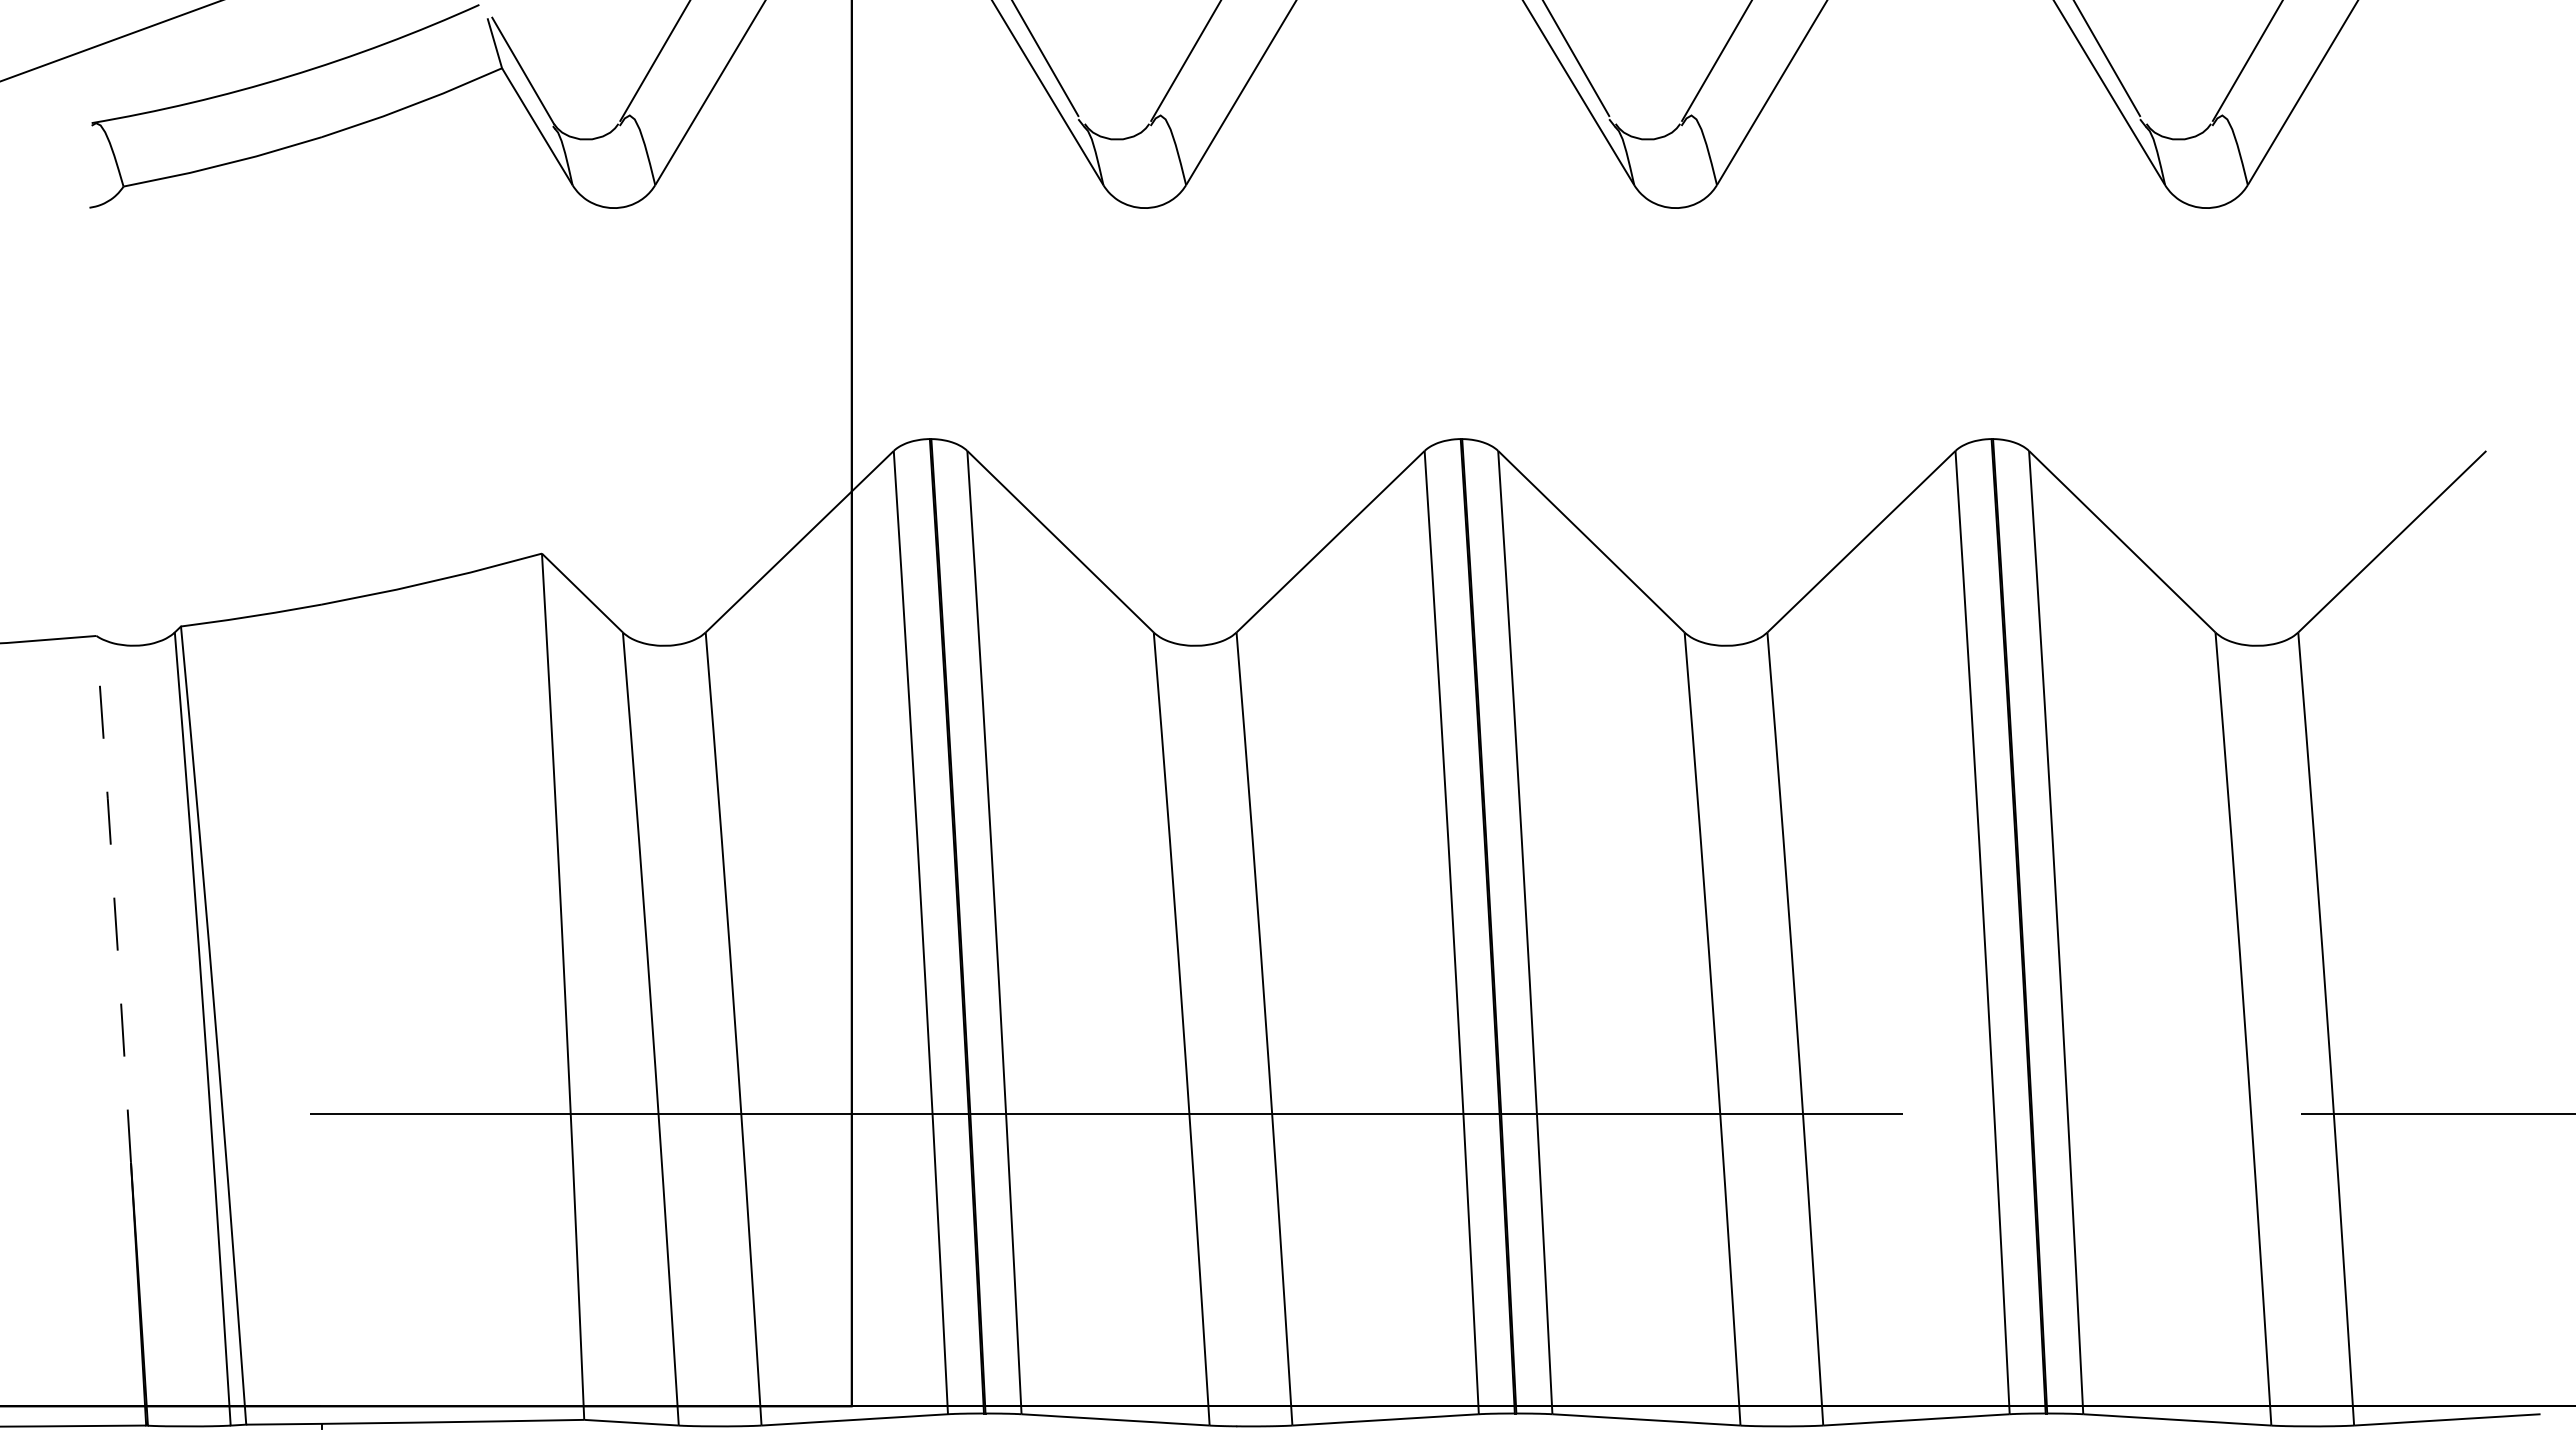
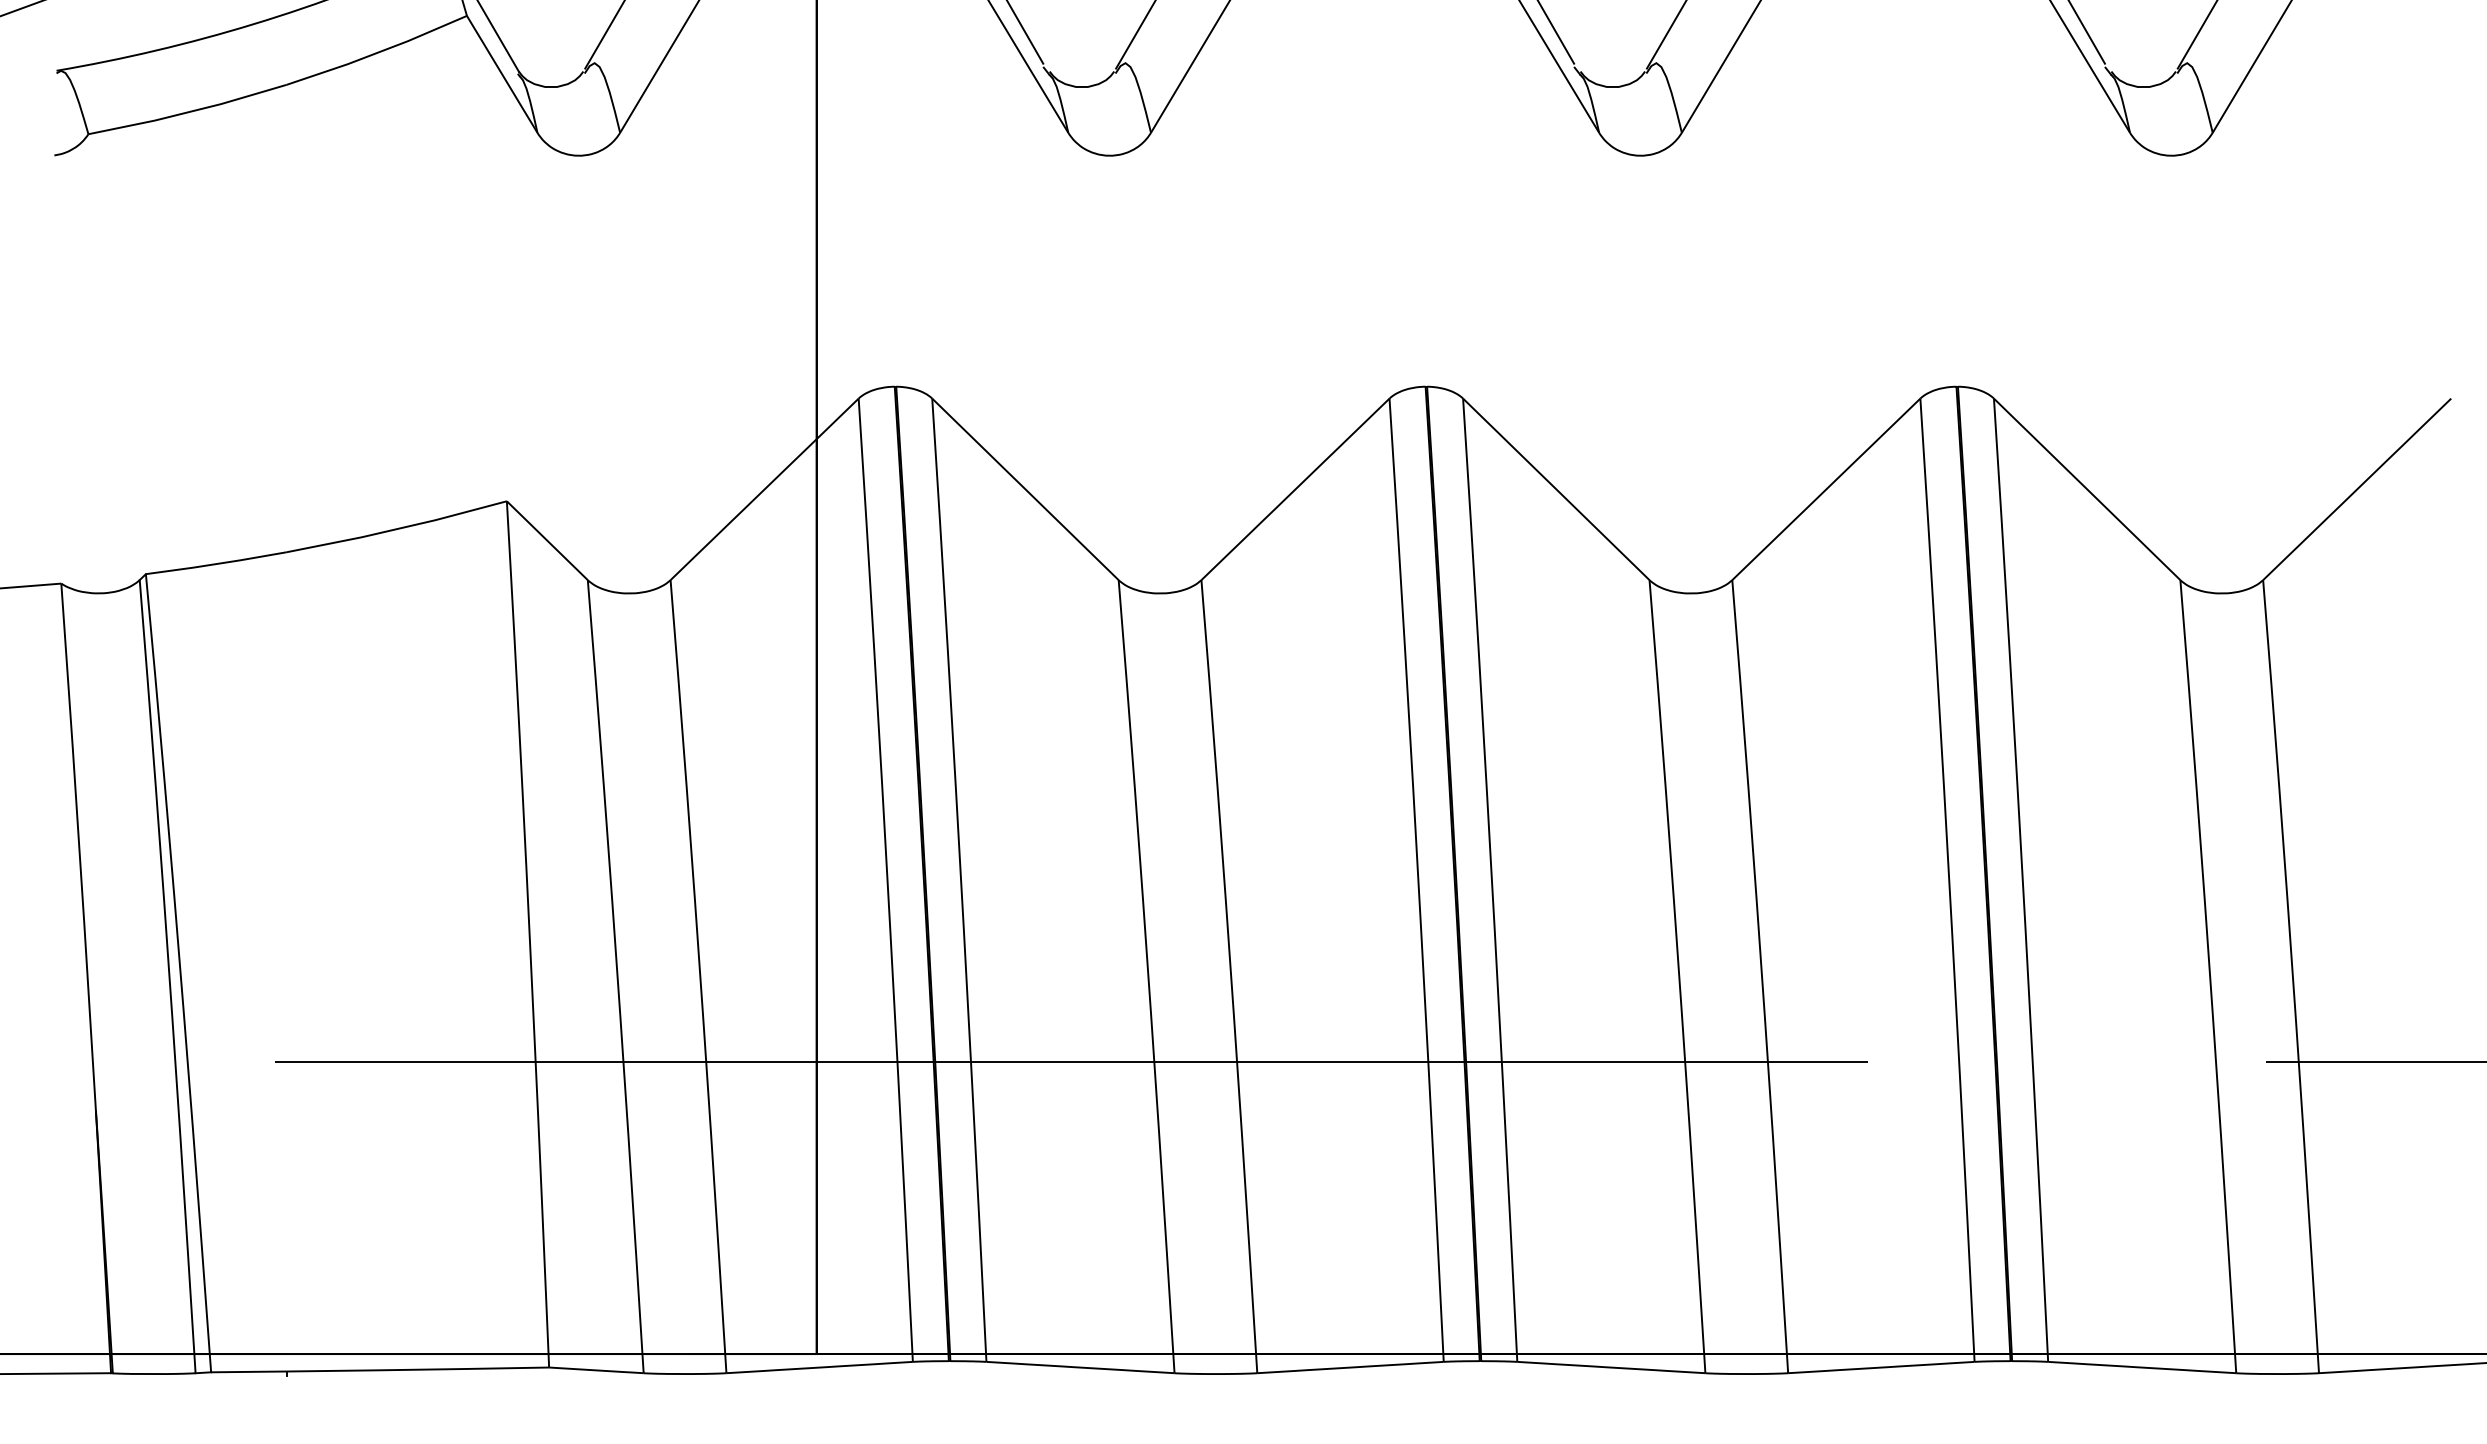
line: (114, 898) -> (79, 846), dashed -> solid

